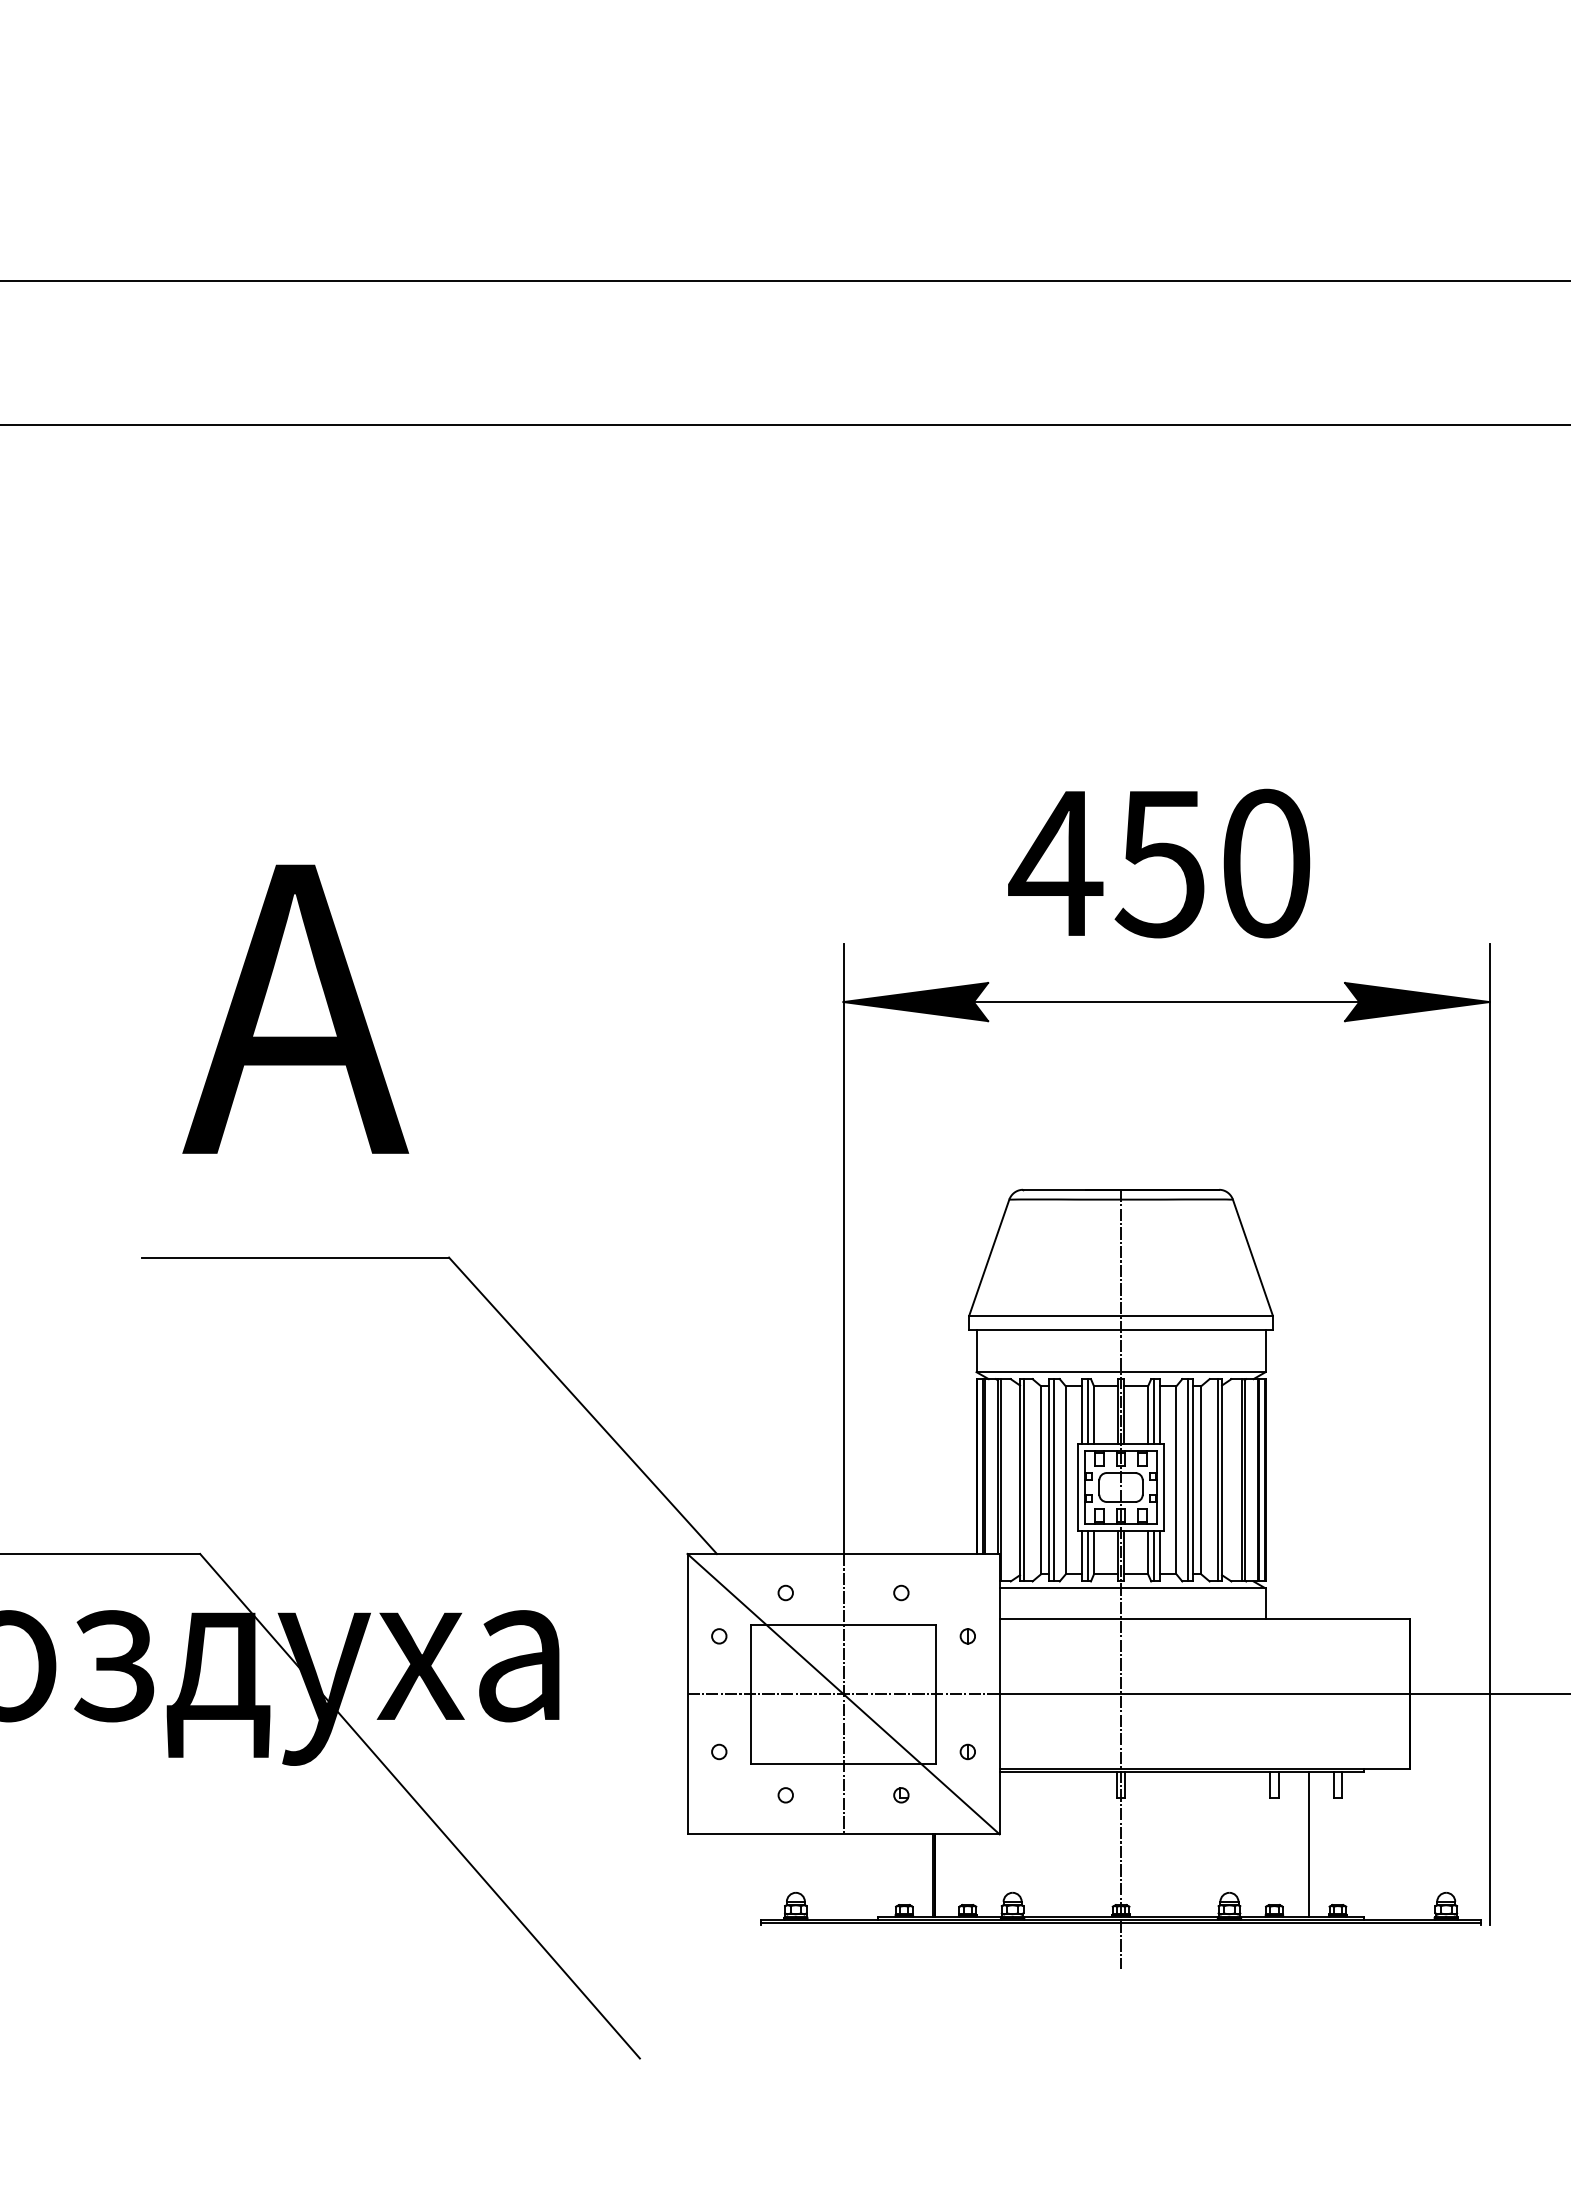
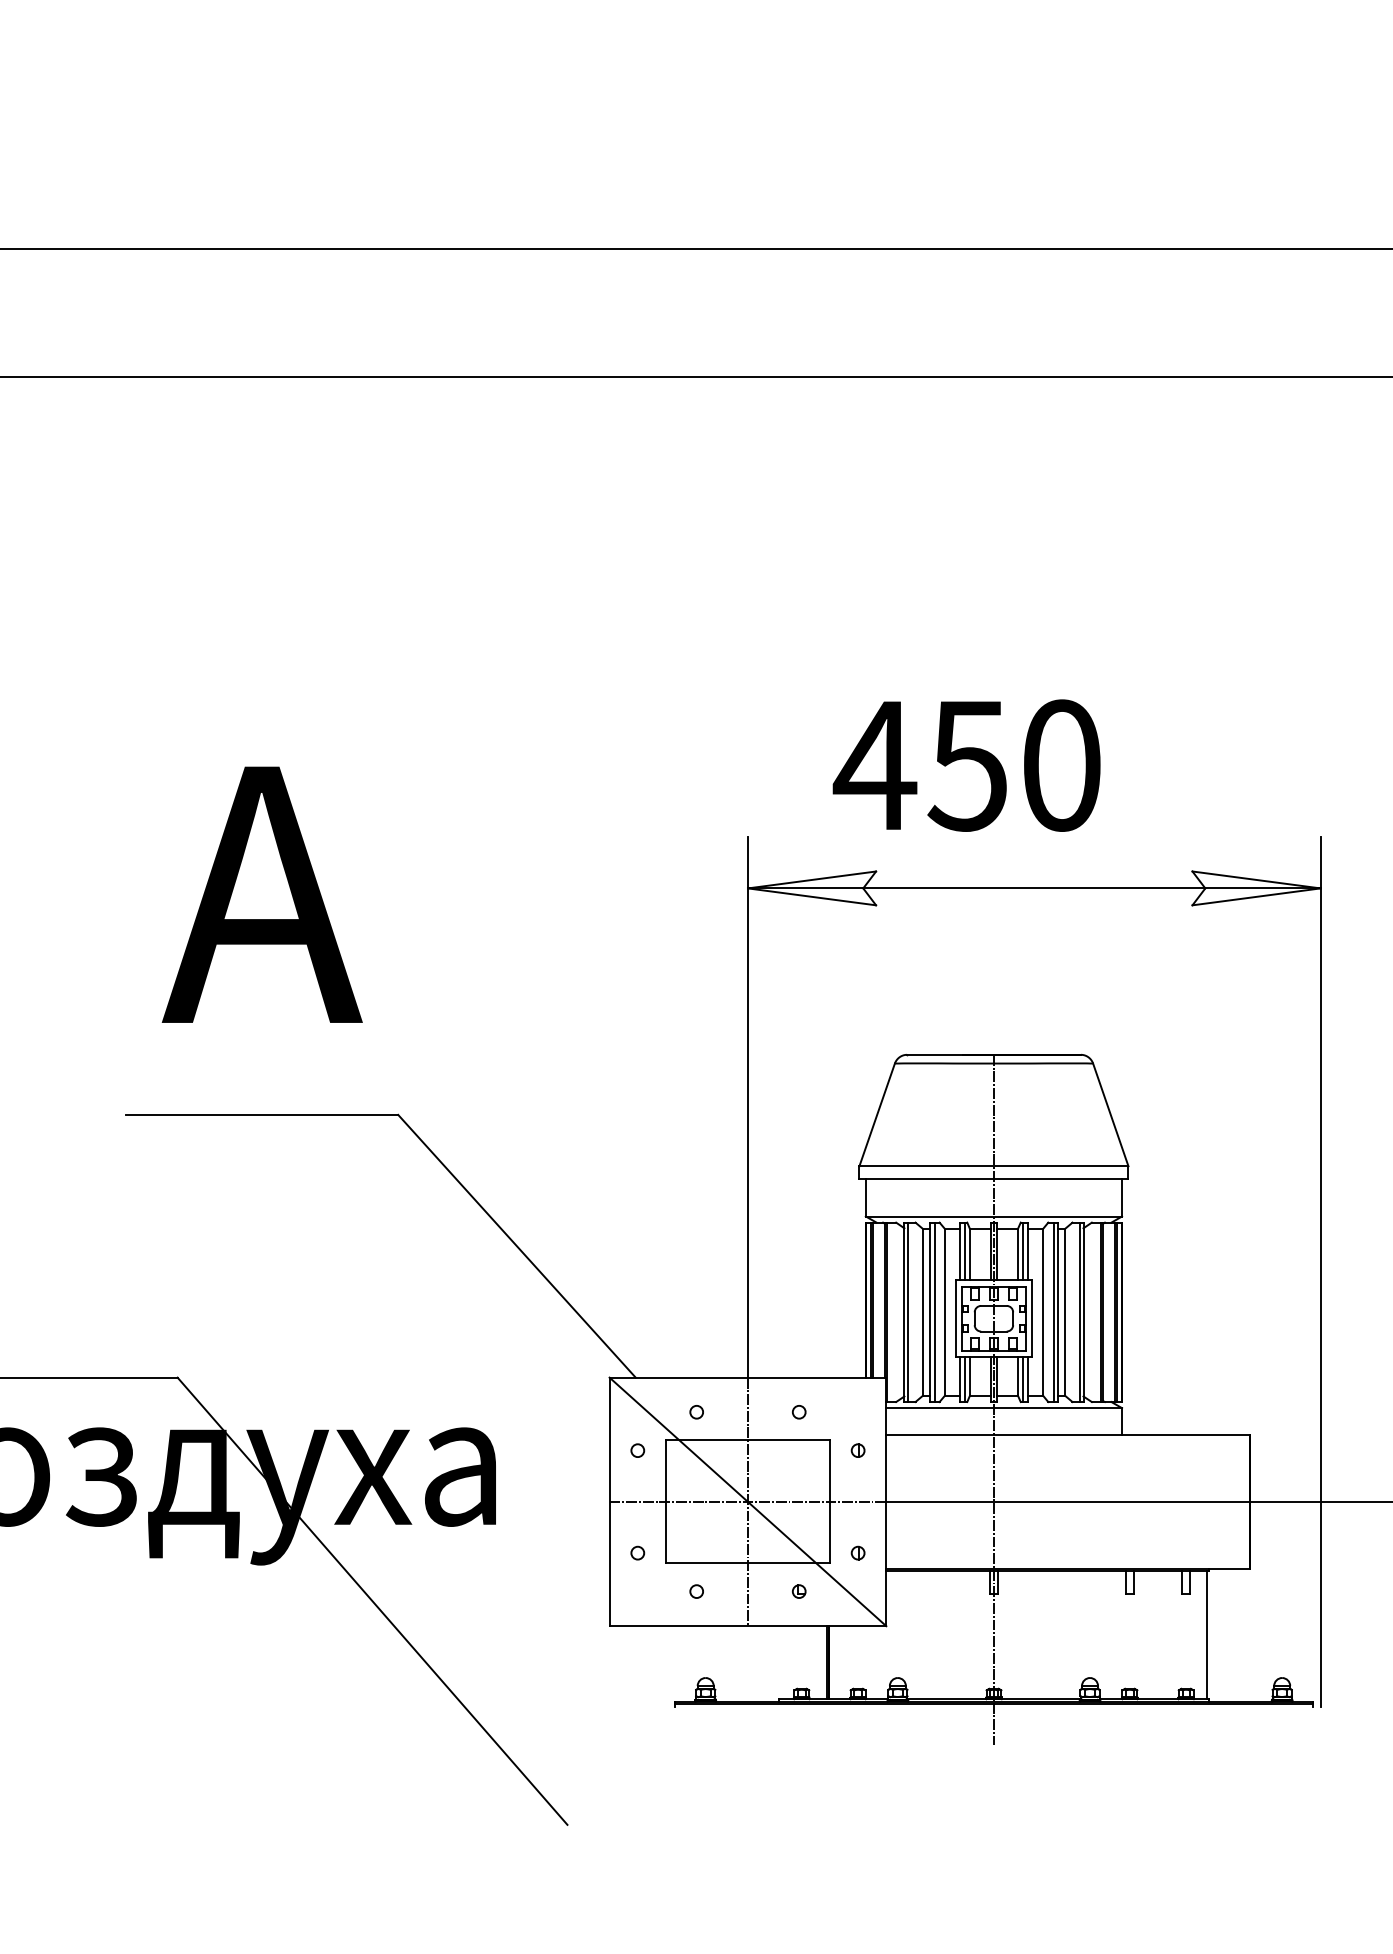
text: (1158, 863) -> (966, 765), moved
fill: (915, 1002) -> (811, 888), removed
fill: (1417, 1002) -> (1256, 888), removed
line: (1308, 1844) -> (1206, 1635), moved

